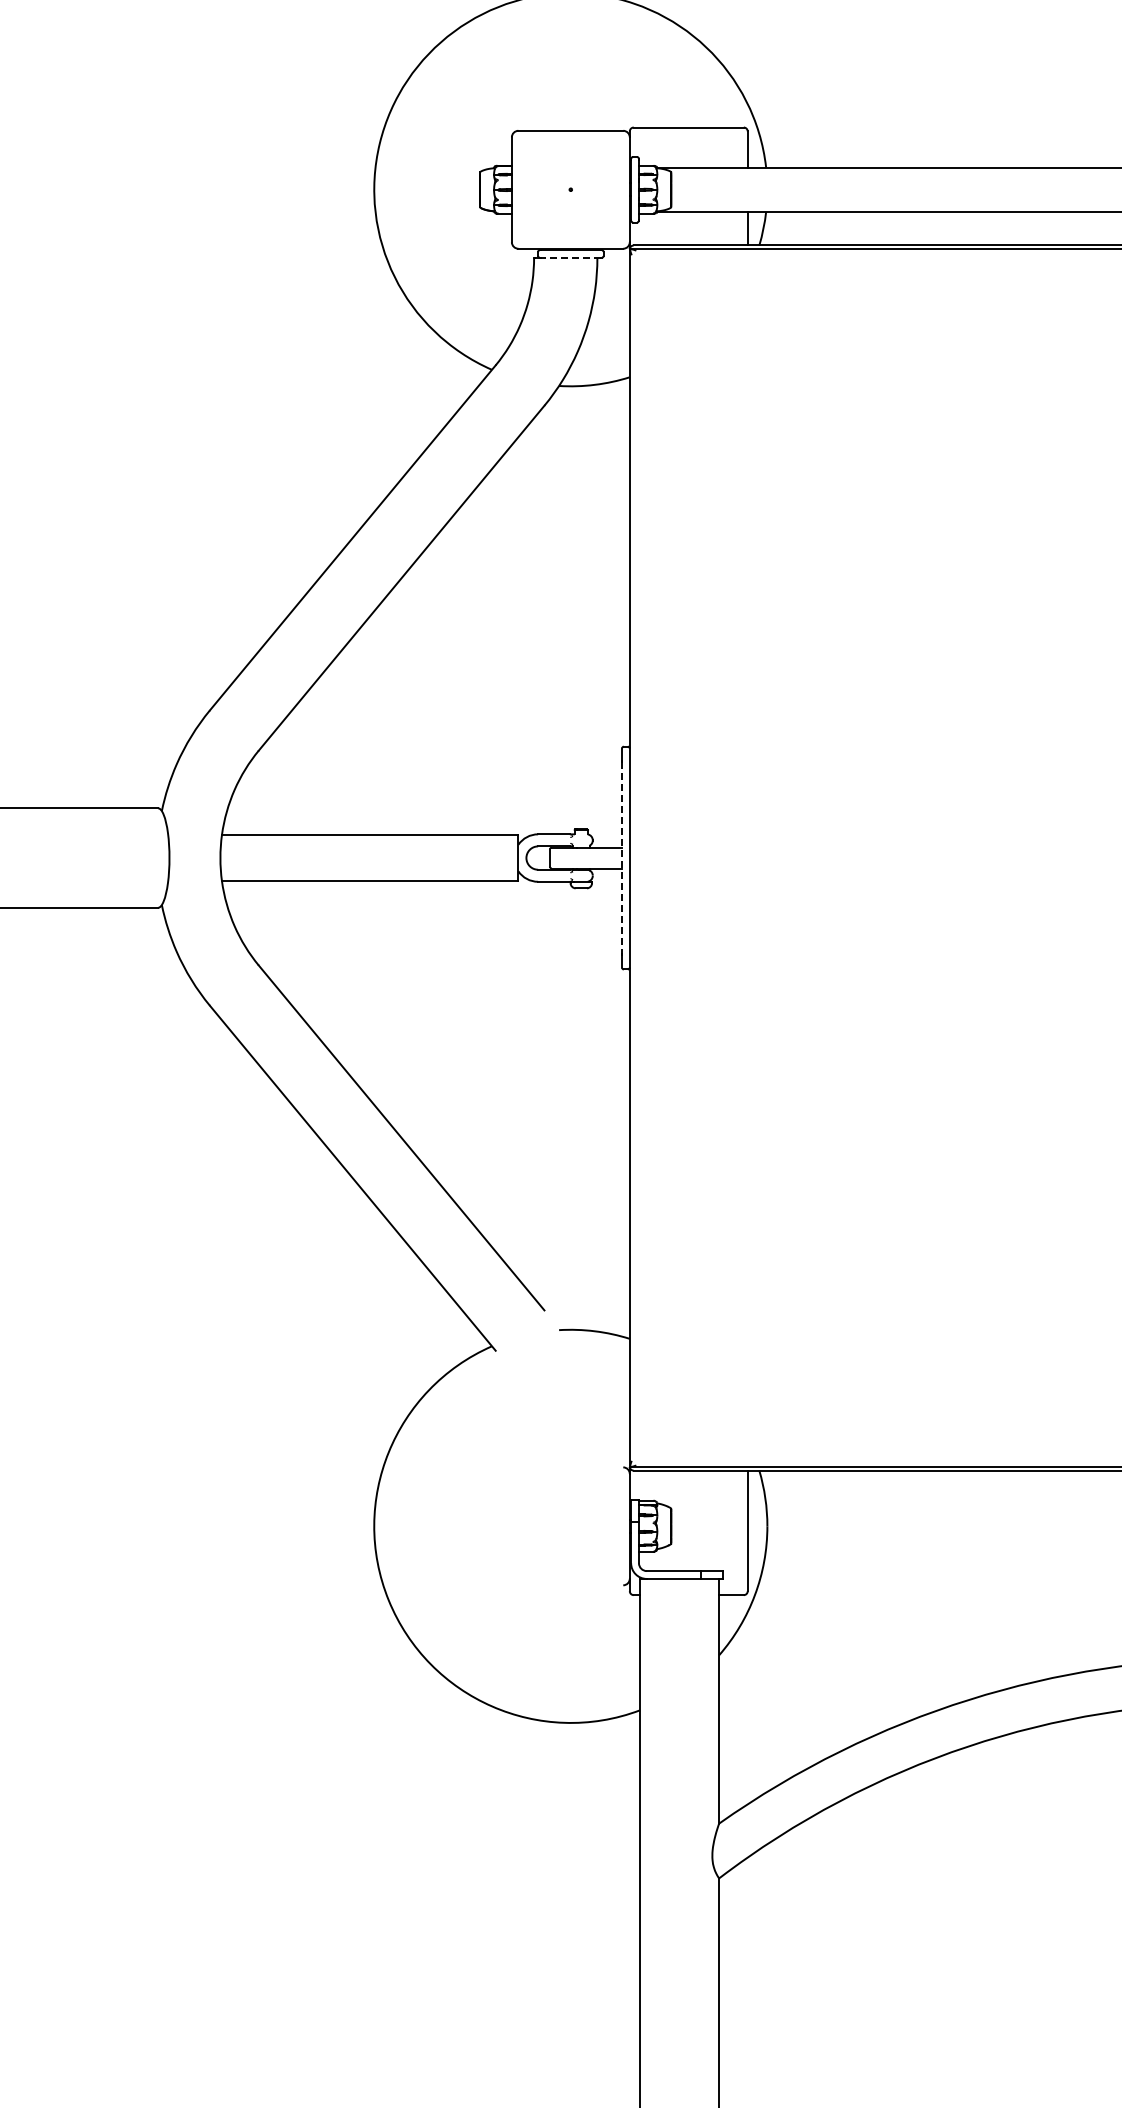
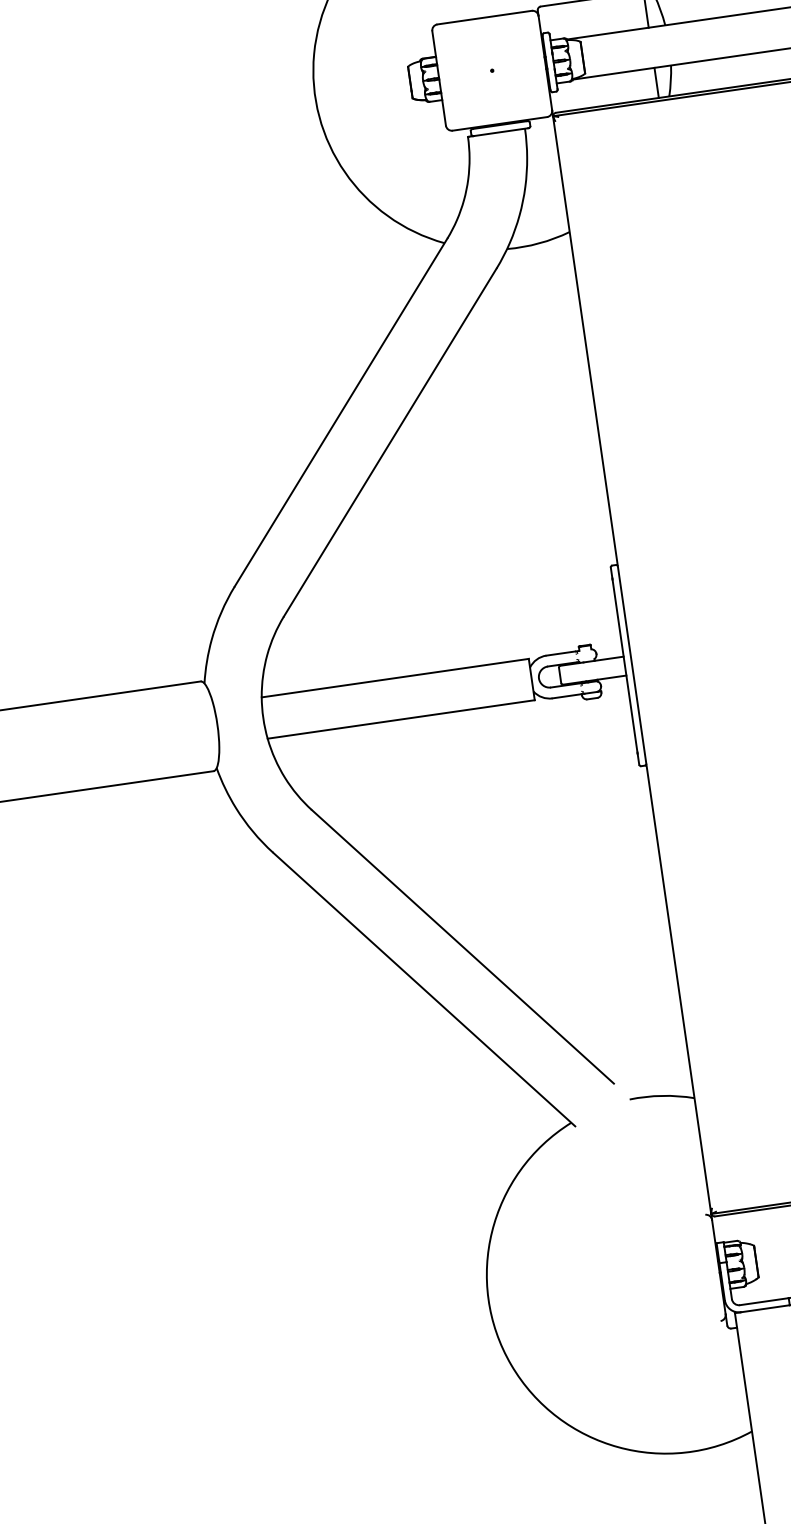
line: (570, 257) -> (500, 131), dashed -> solid
line: (621, 858) -> (624, 666), dashed -> solid

